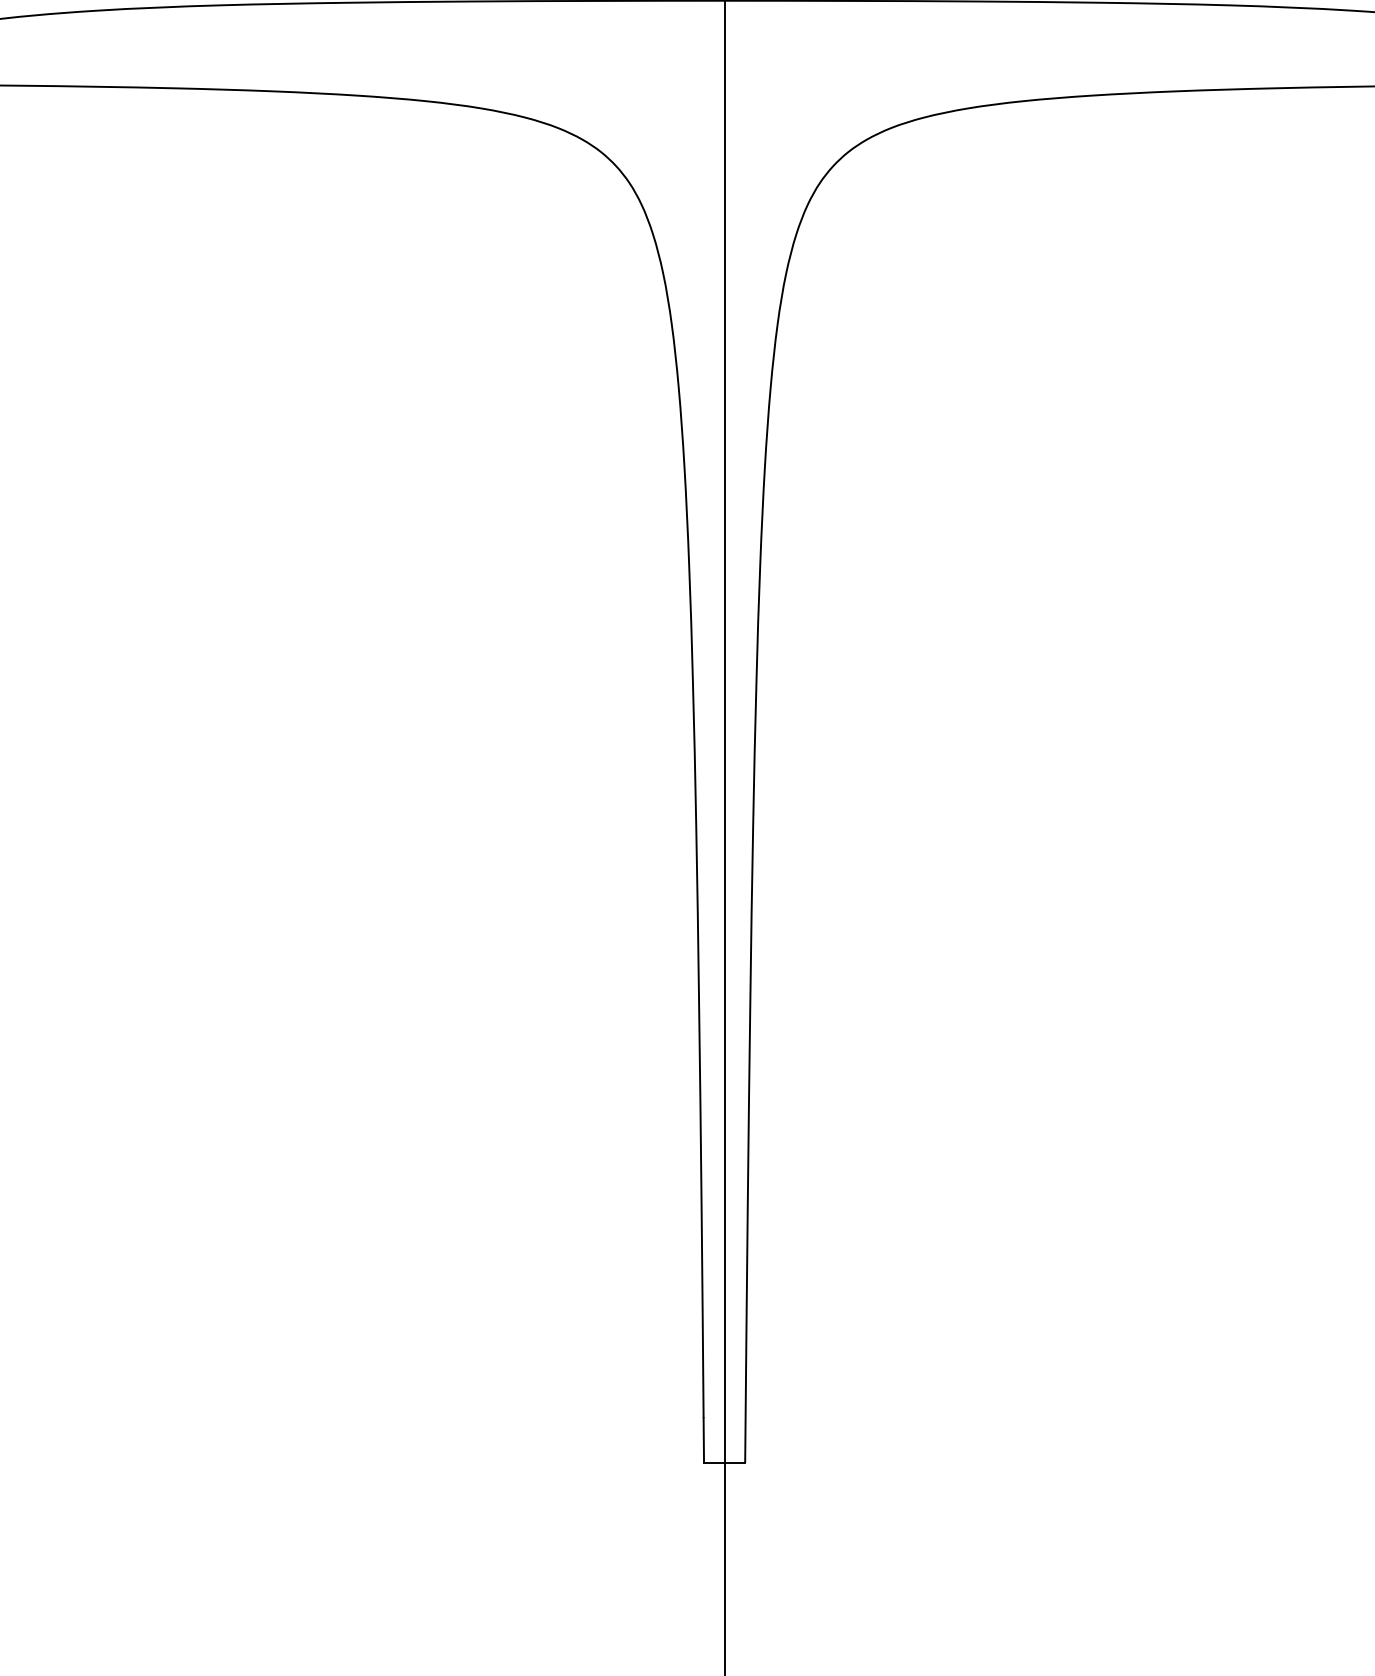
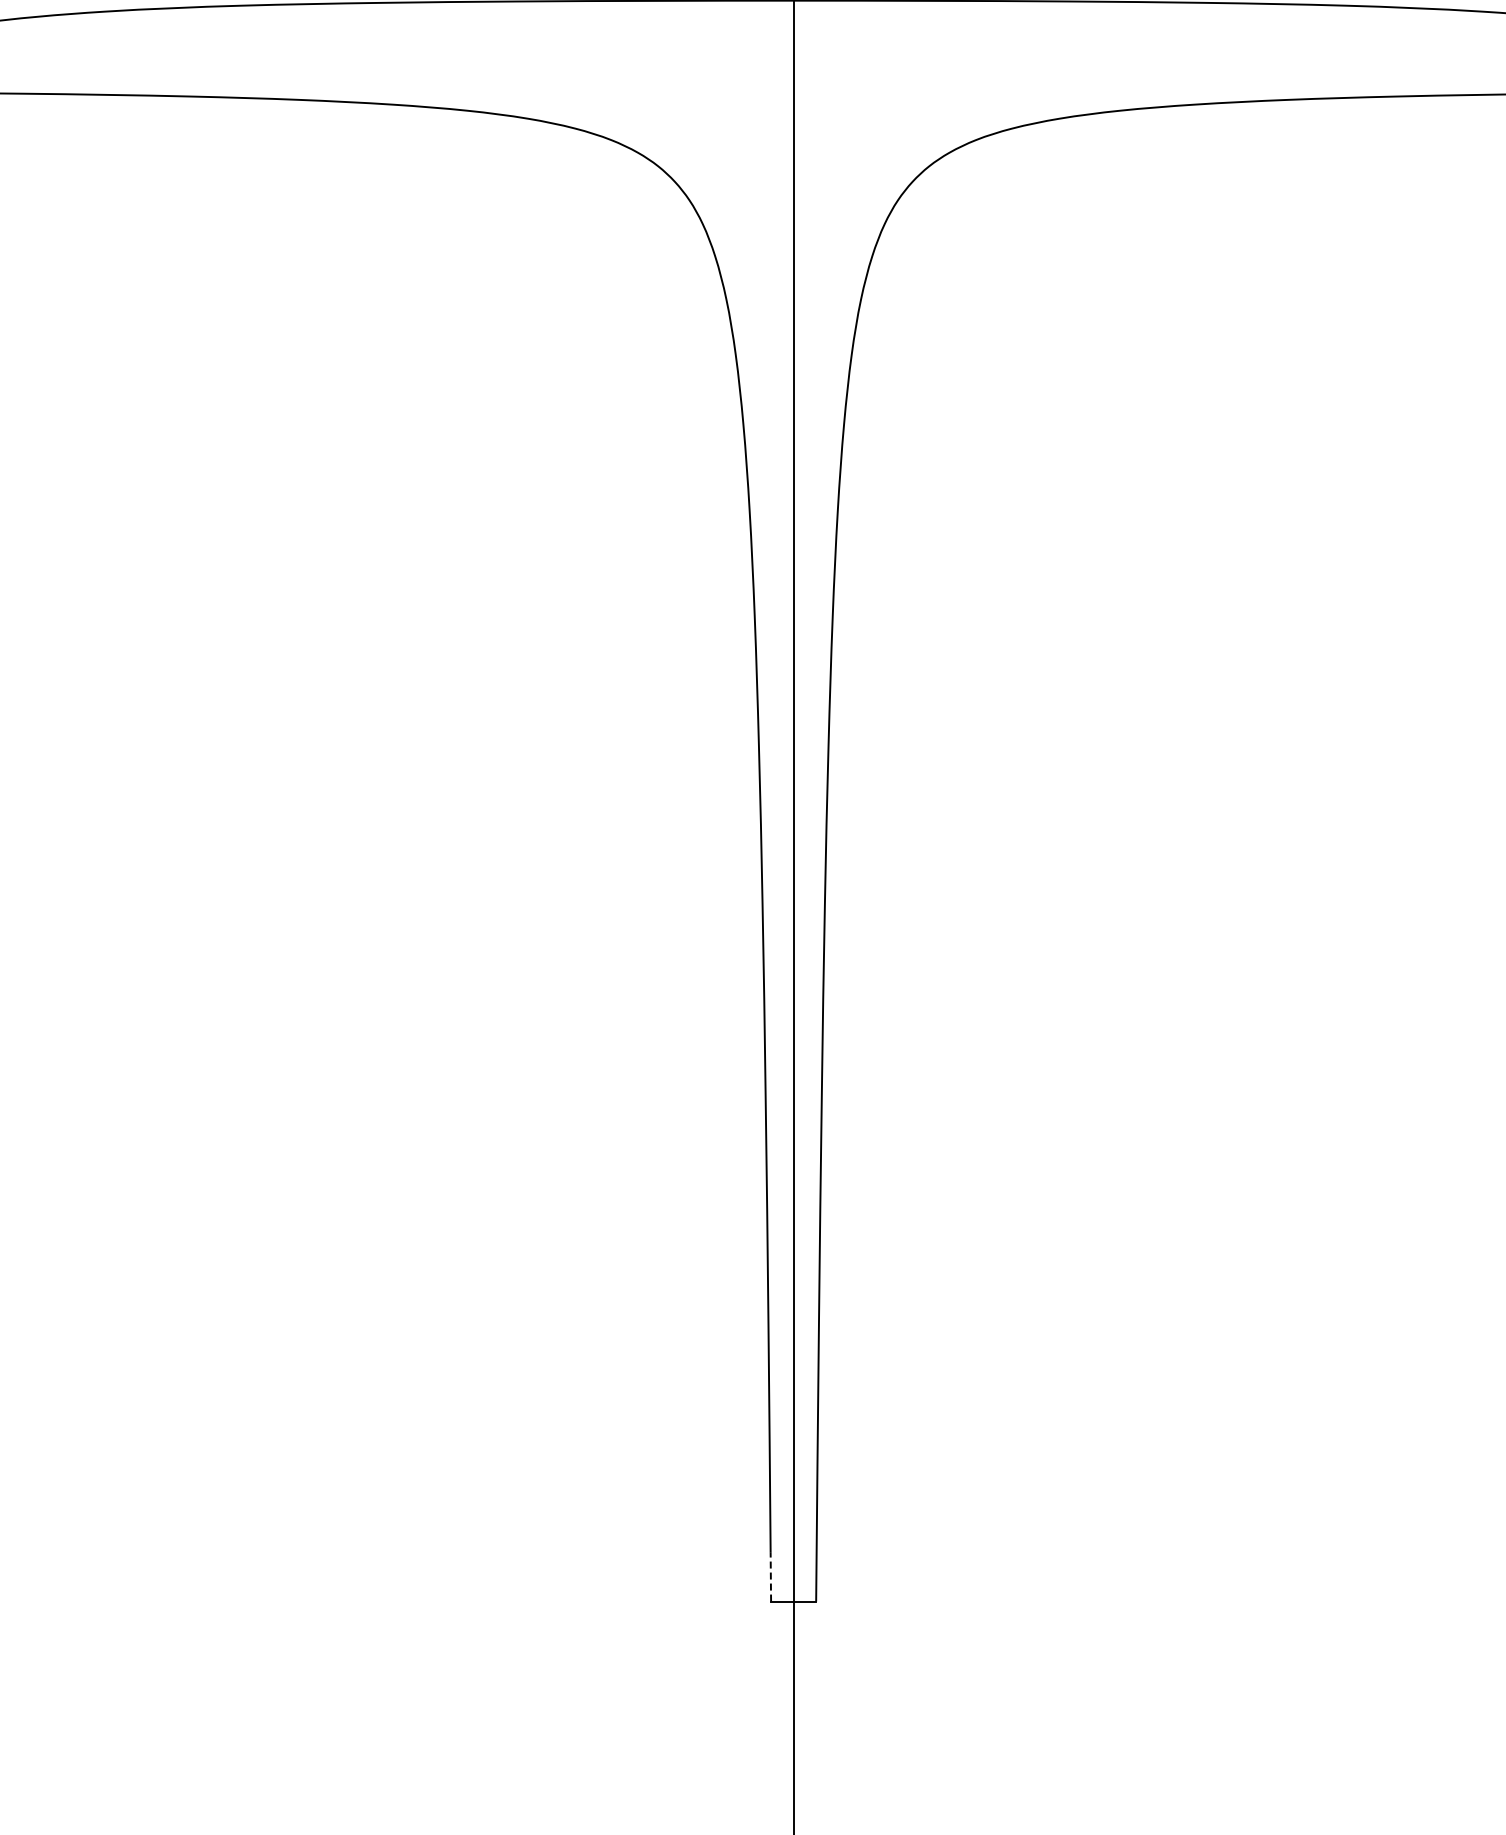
line: (703, 1439) -> (770, 1576), solid -> dashed

